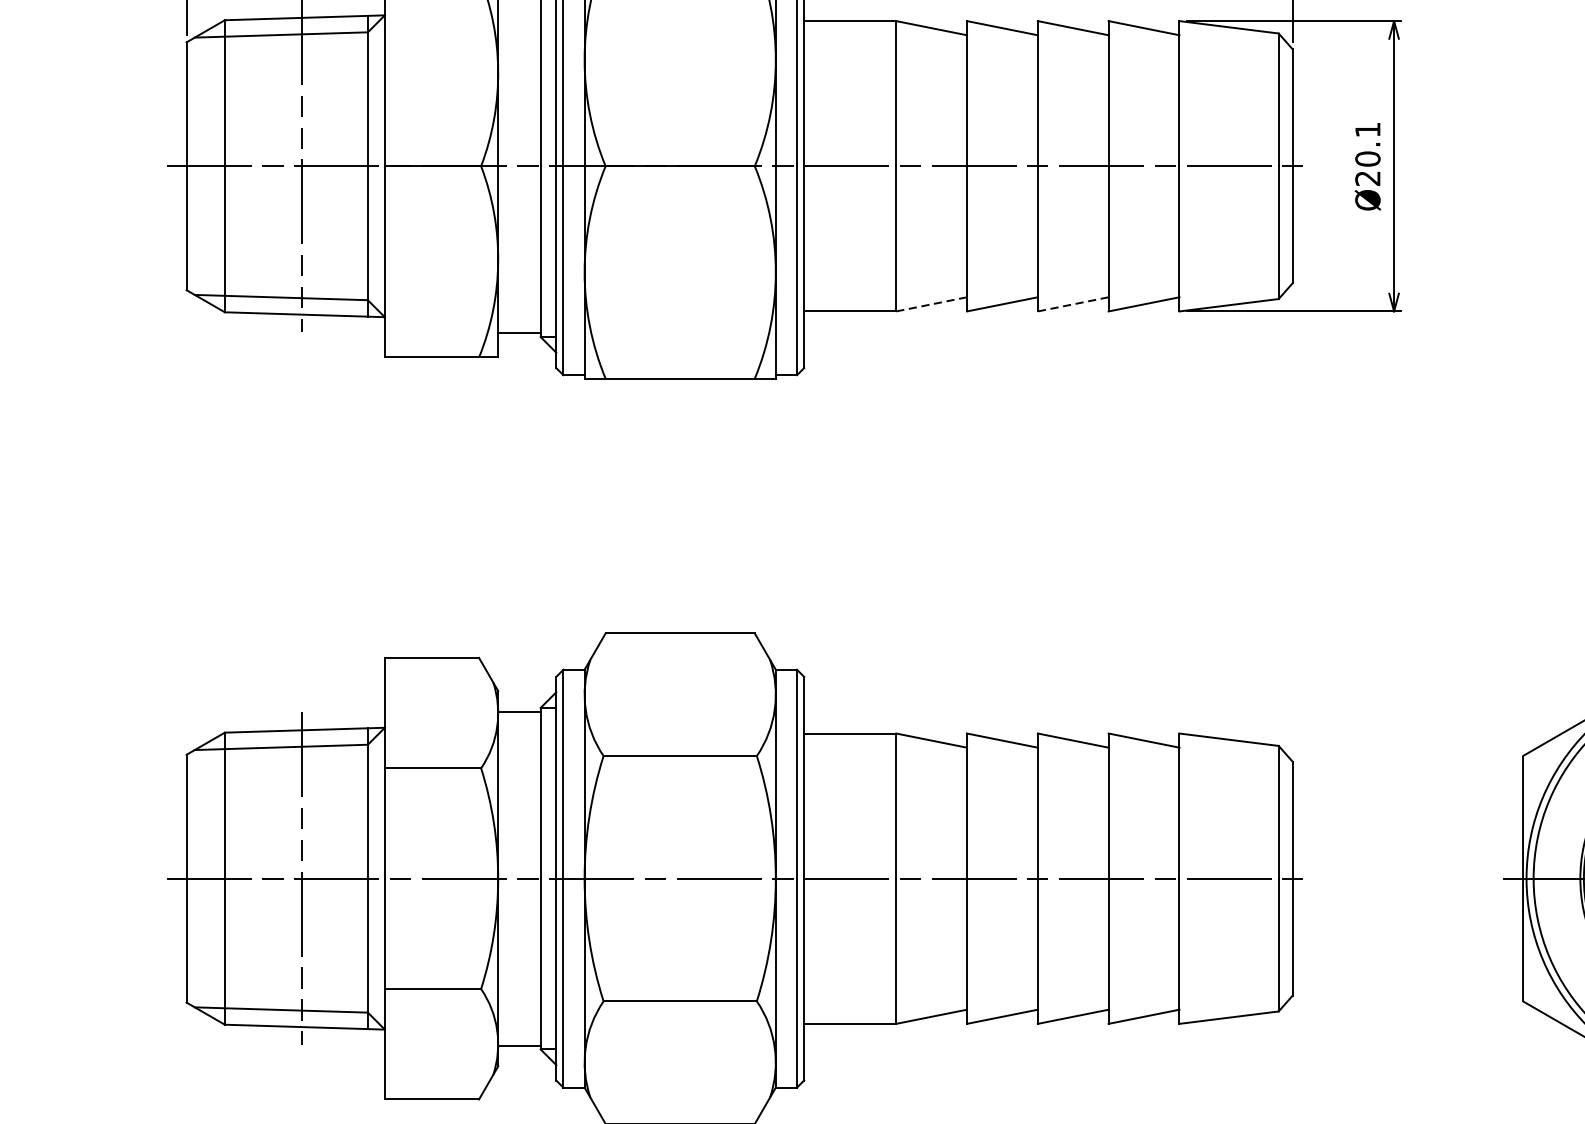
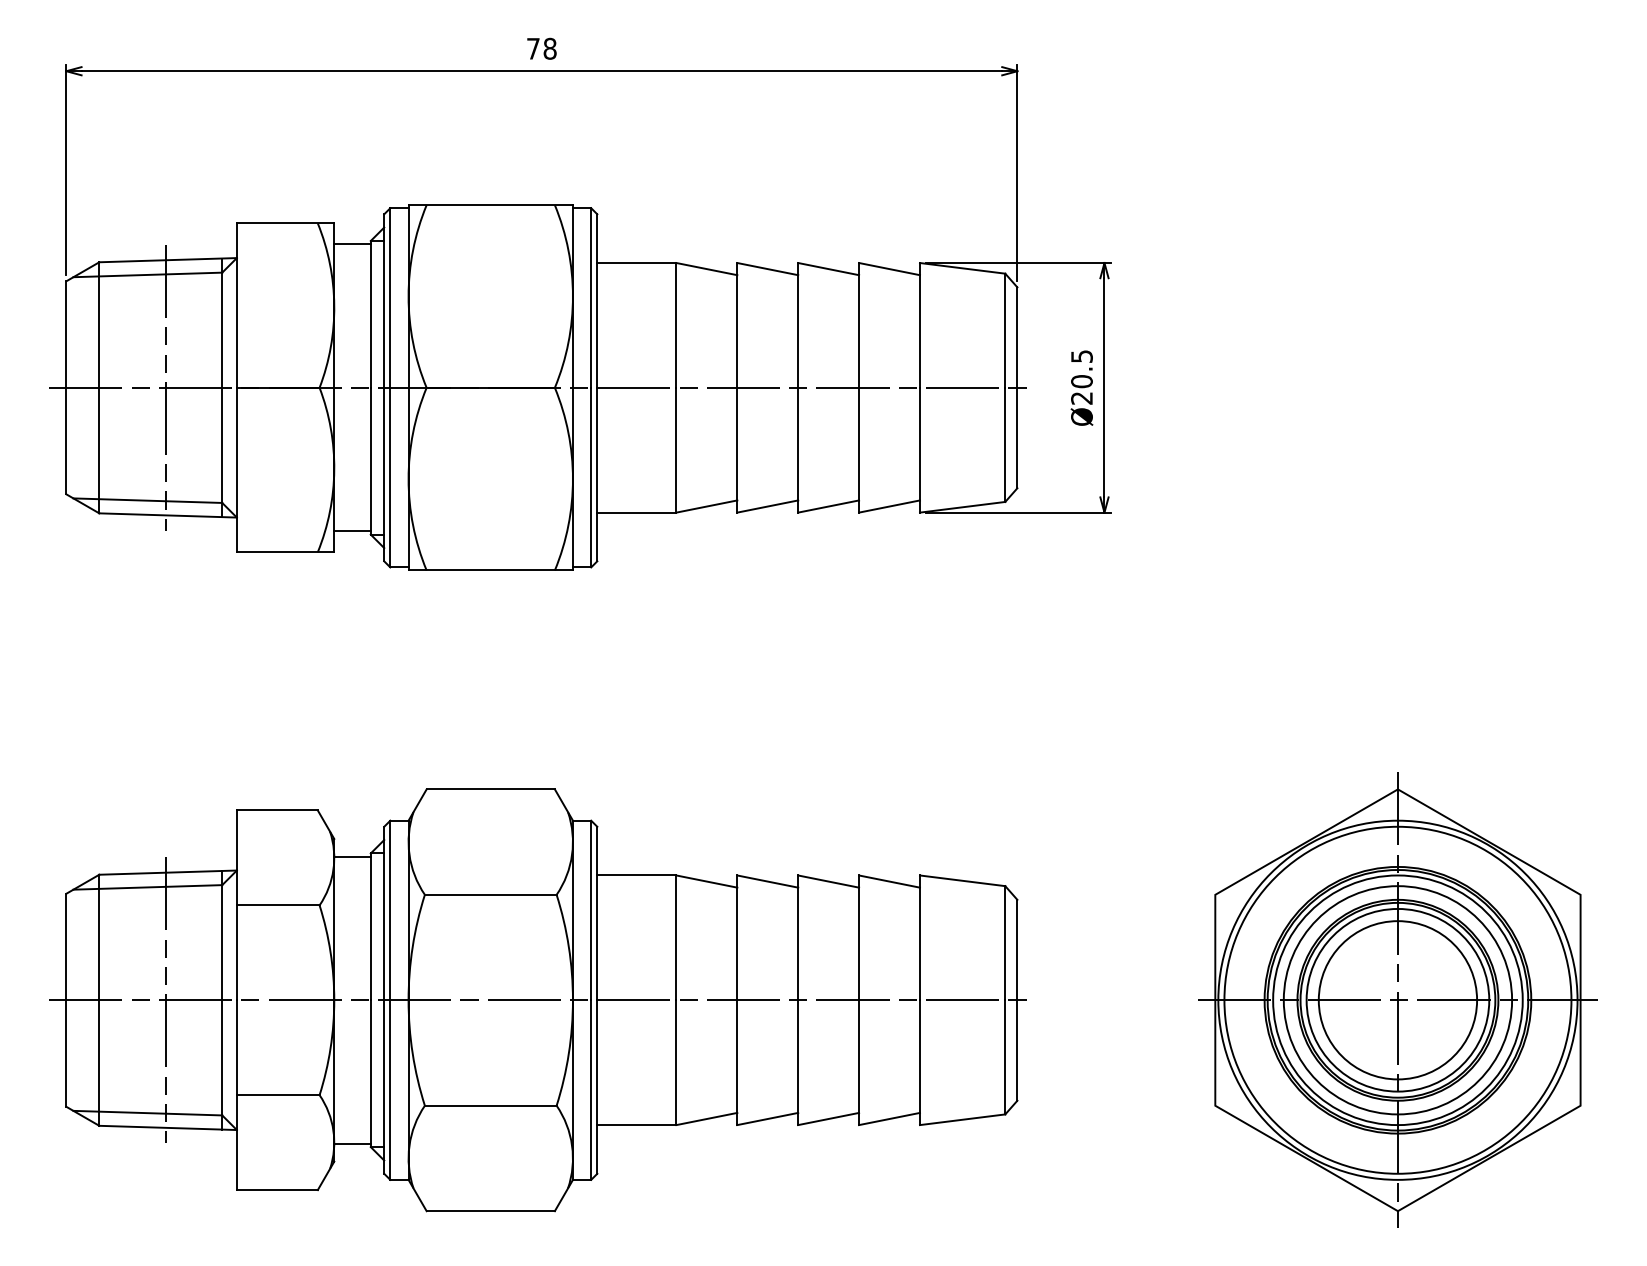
text: (1367, 129) -> (1081, 356), Ø20.1 -> Ø20.5
line: (931, 304) -> (706, 506), dashed -> solid
line: (1073, 304) -> (828, 506), dashed -> solid

